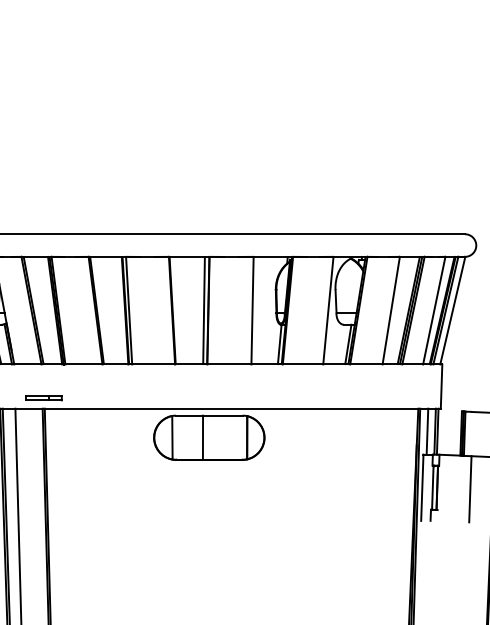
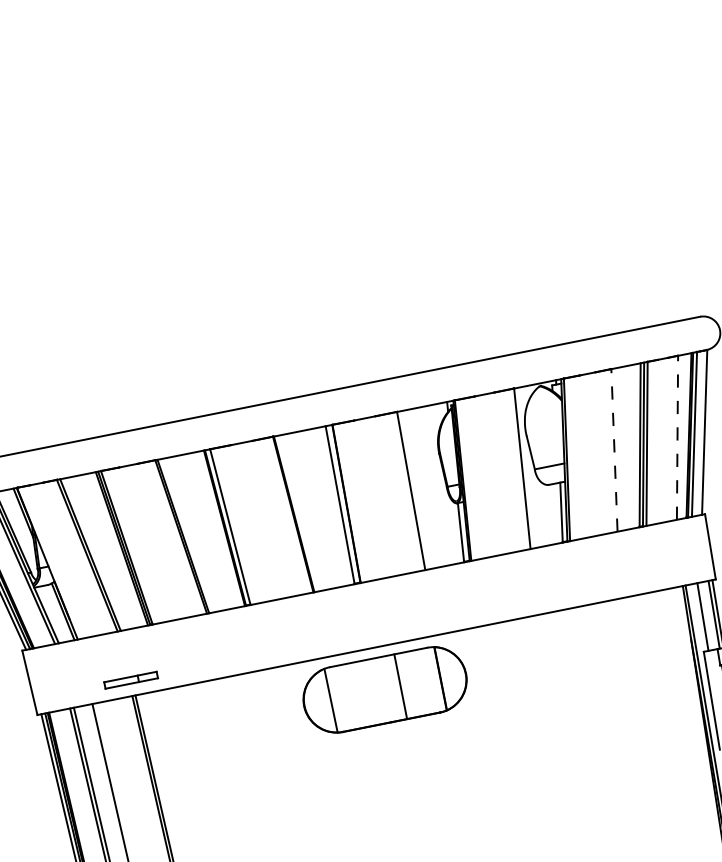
line: (391, 310) -> (614, 450), solid -> dashed
line: (434, 310) -> (677, 437), solid -> dashed
line: (202, 437) -> (399, 686), moved

